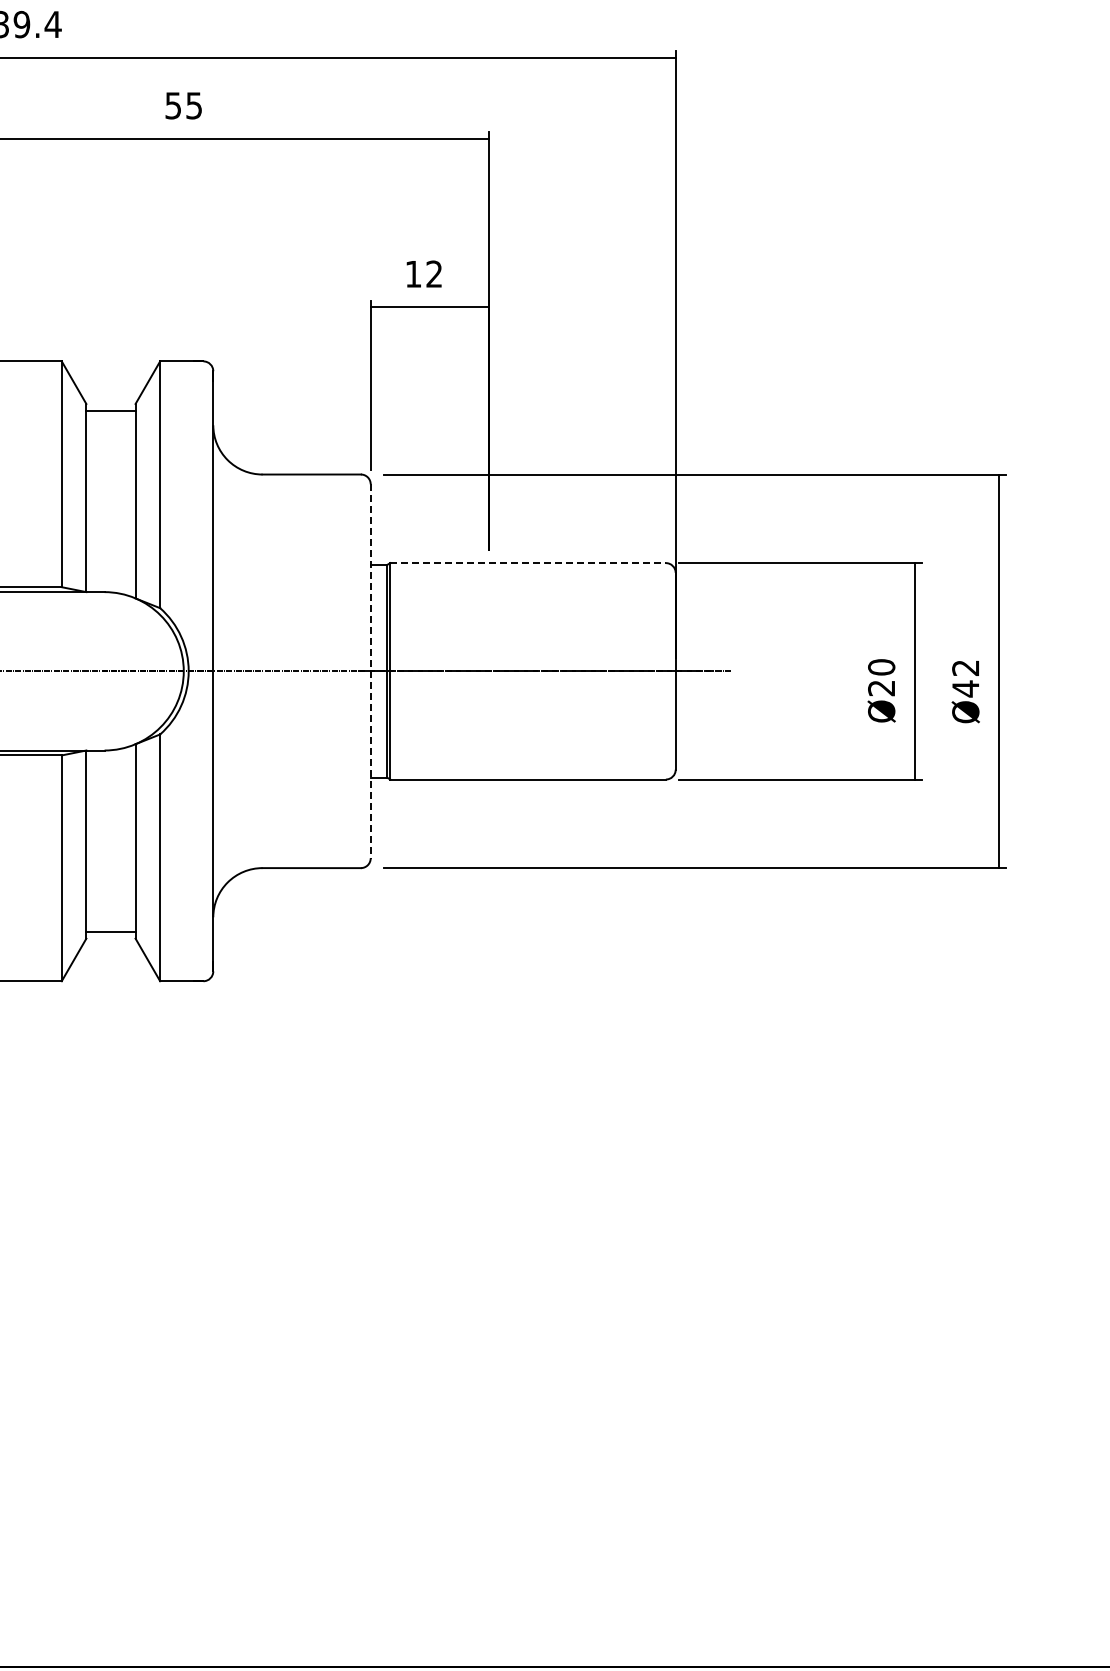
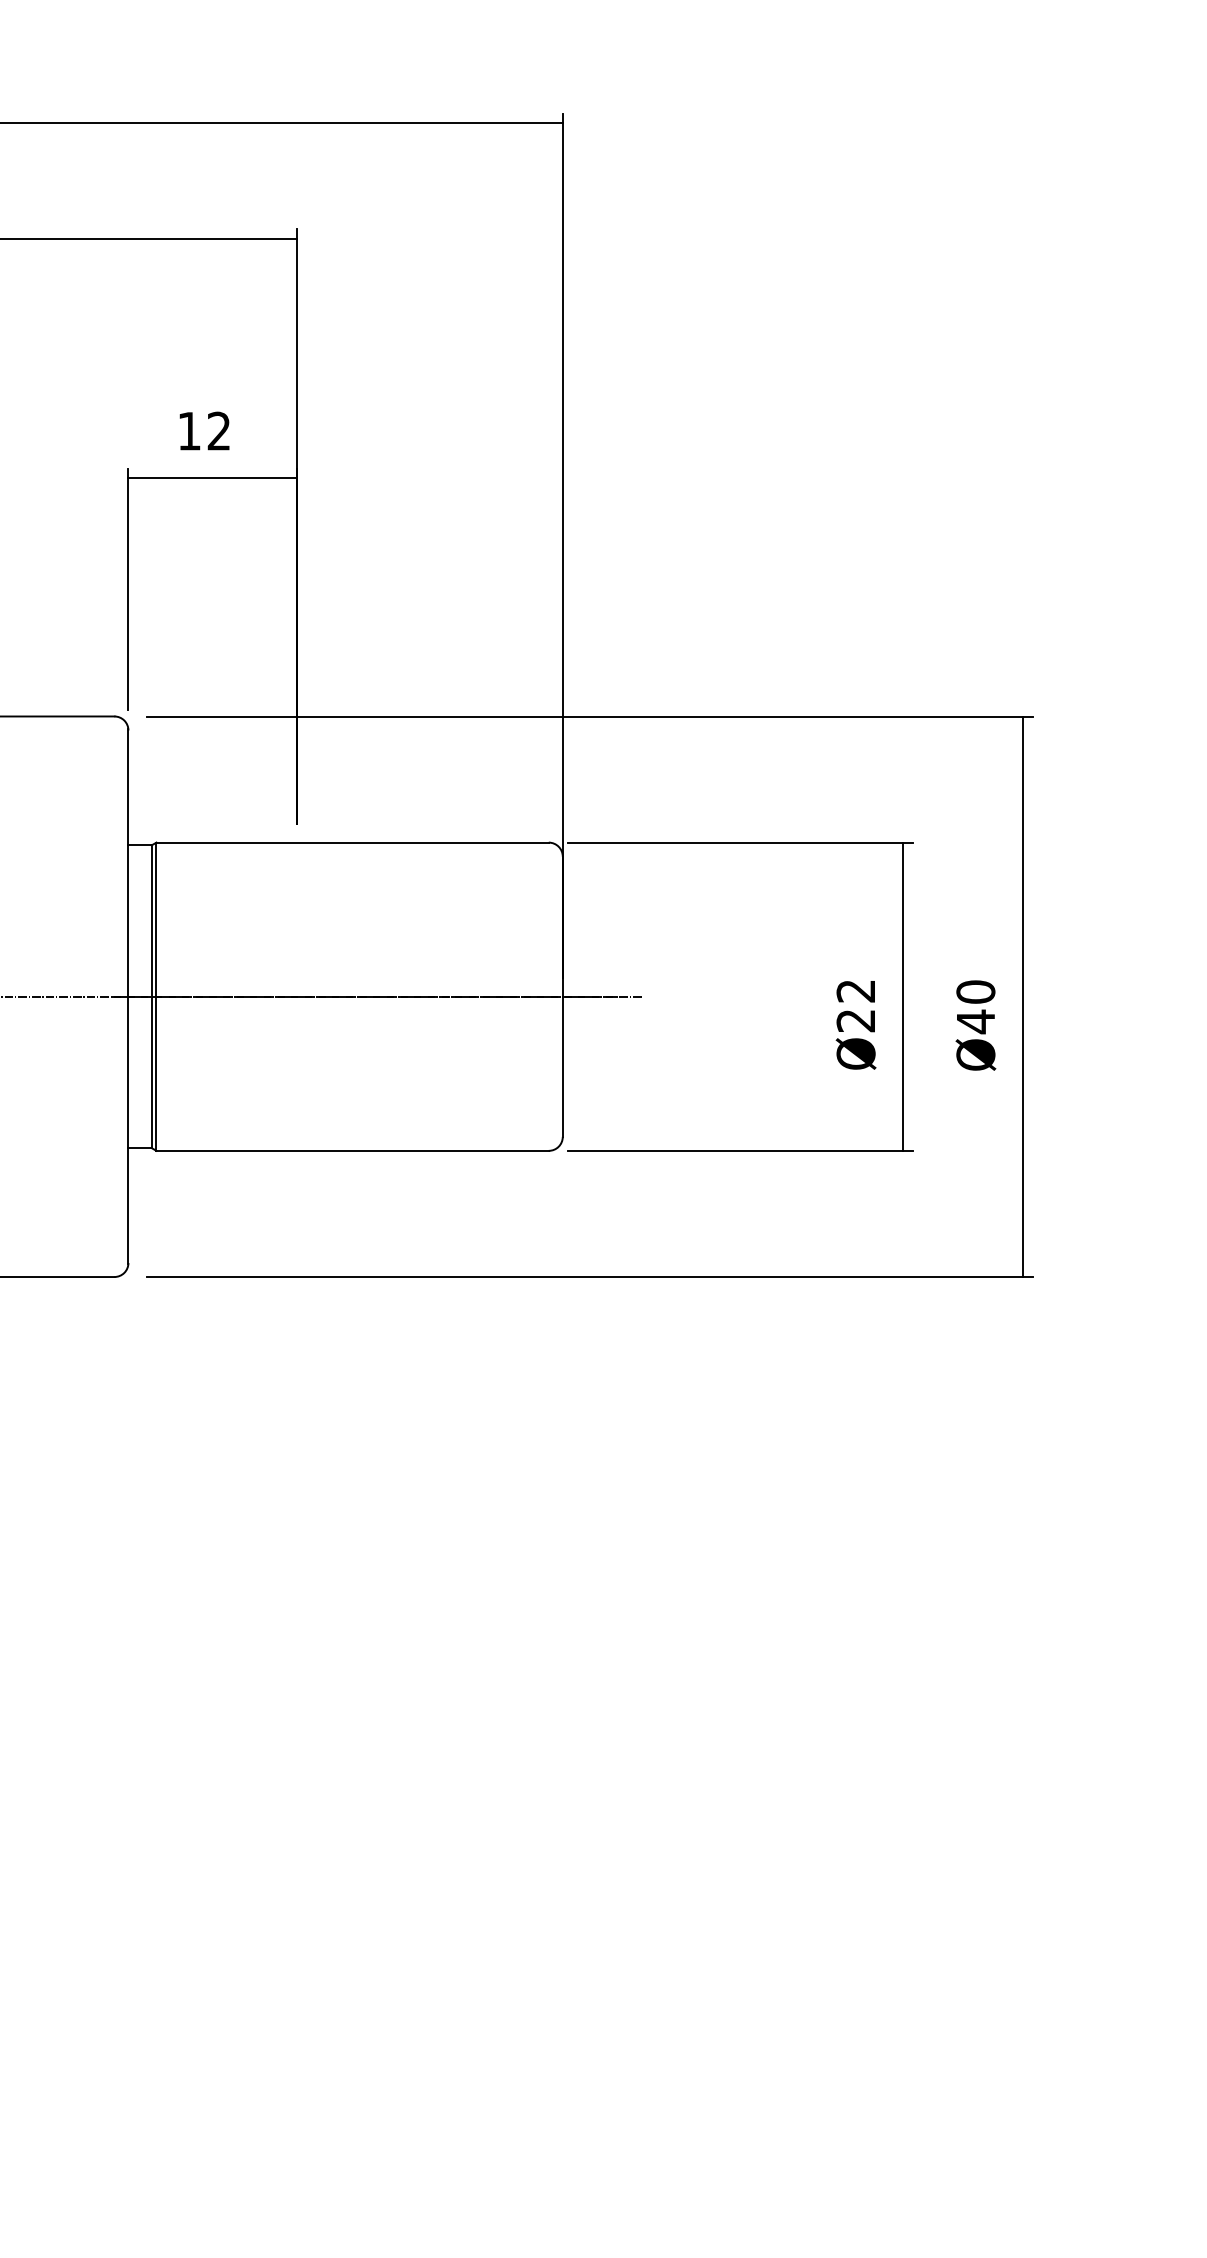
line: (528, 563) -> (353, 843), dashed -> solid
text: (881, 667) -> (855, 991), Ø20 -> Ø22
text: (965, 667) -> (975, 991), Ø42 -> Ø40
line: (370, 671) -> (128, 997), dashed -> solid

